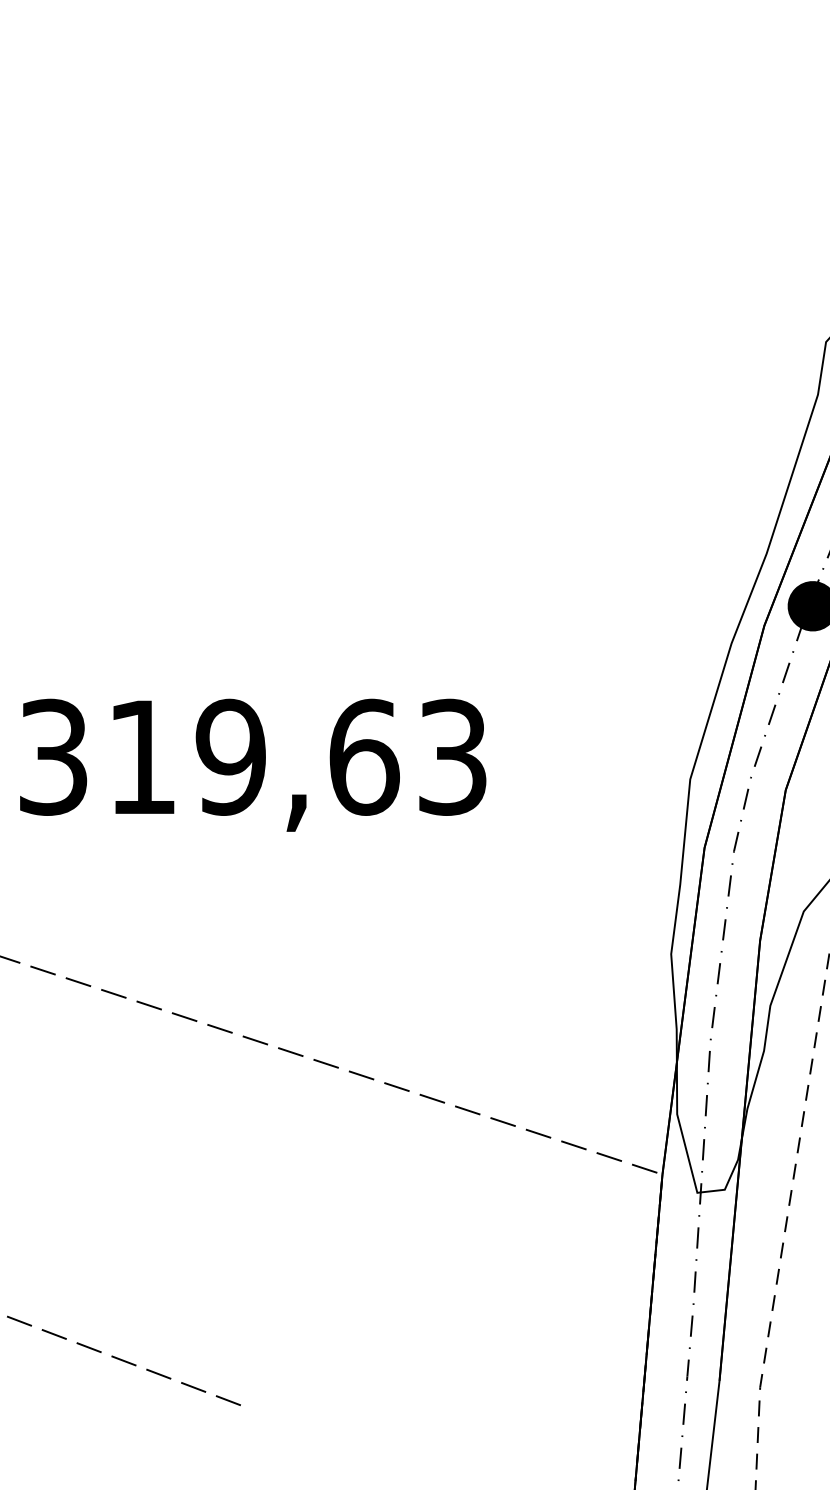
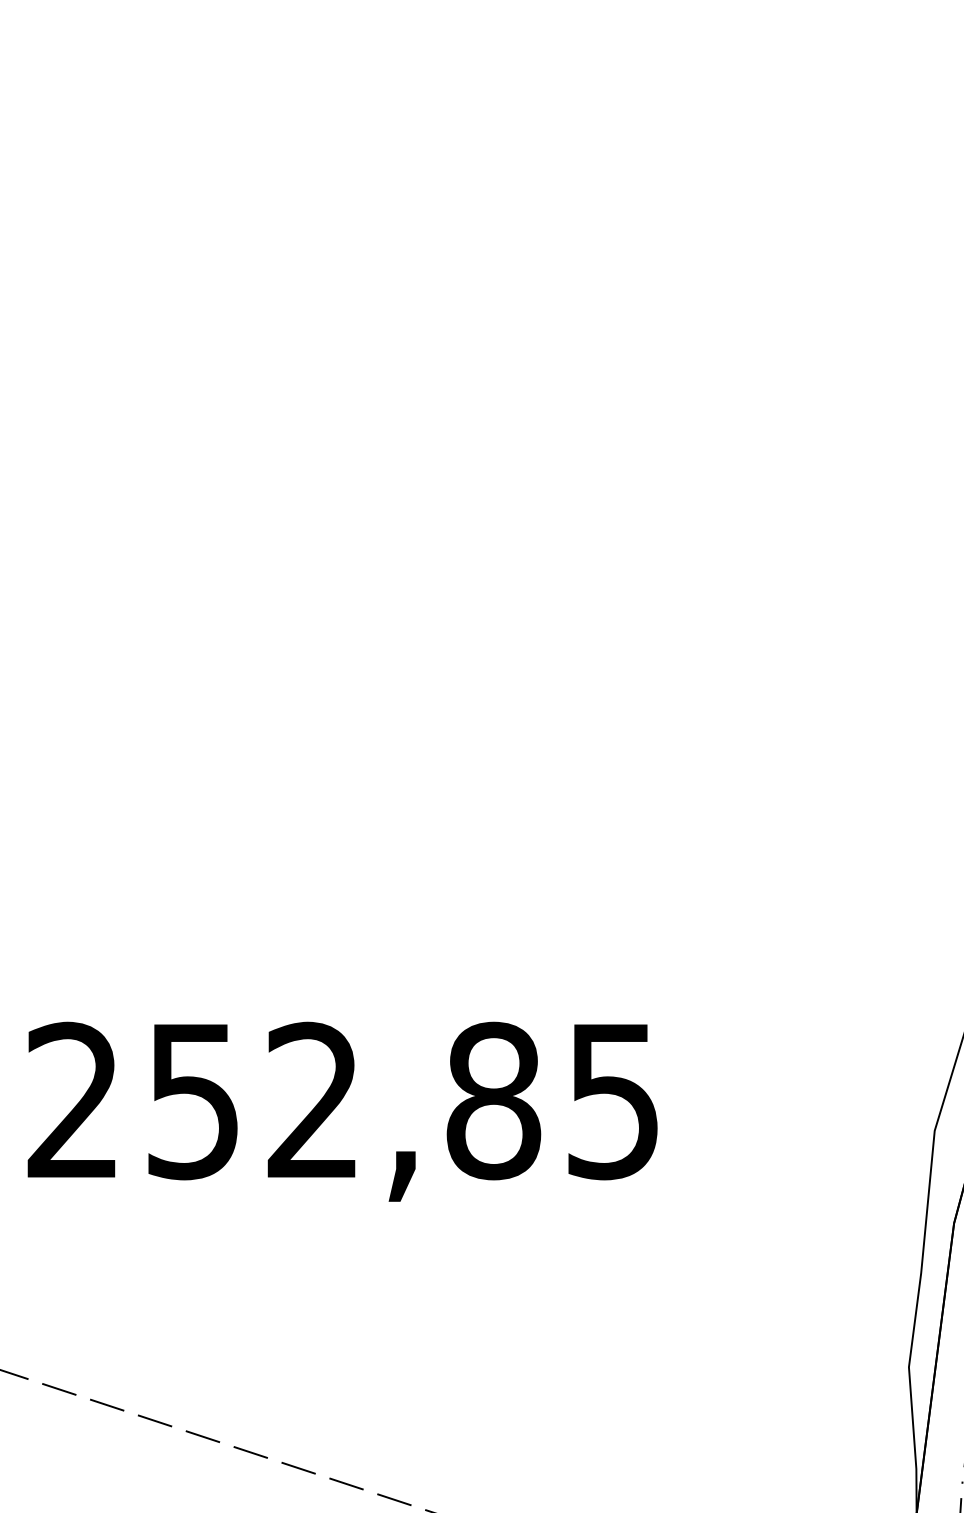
text: (252, 756) -> (342, 1099), 319,63 -> 252,85

